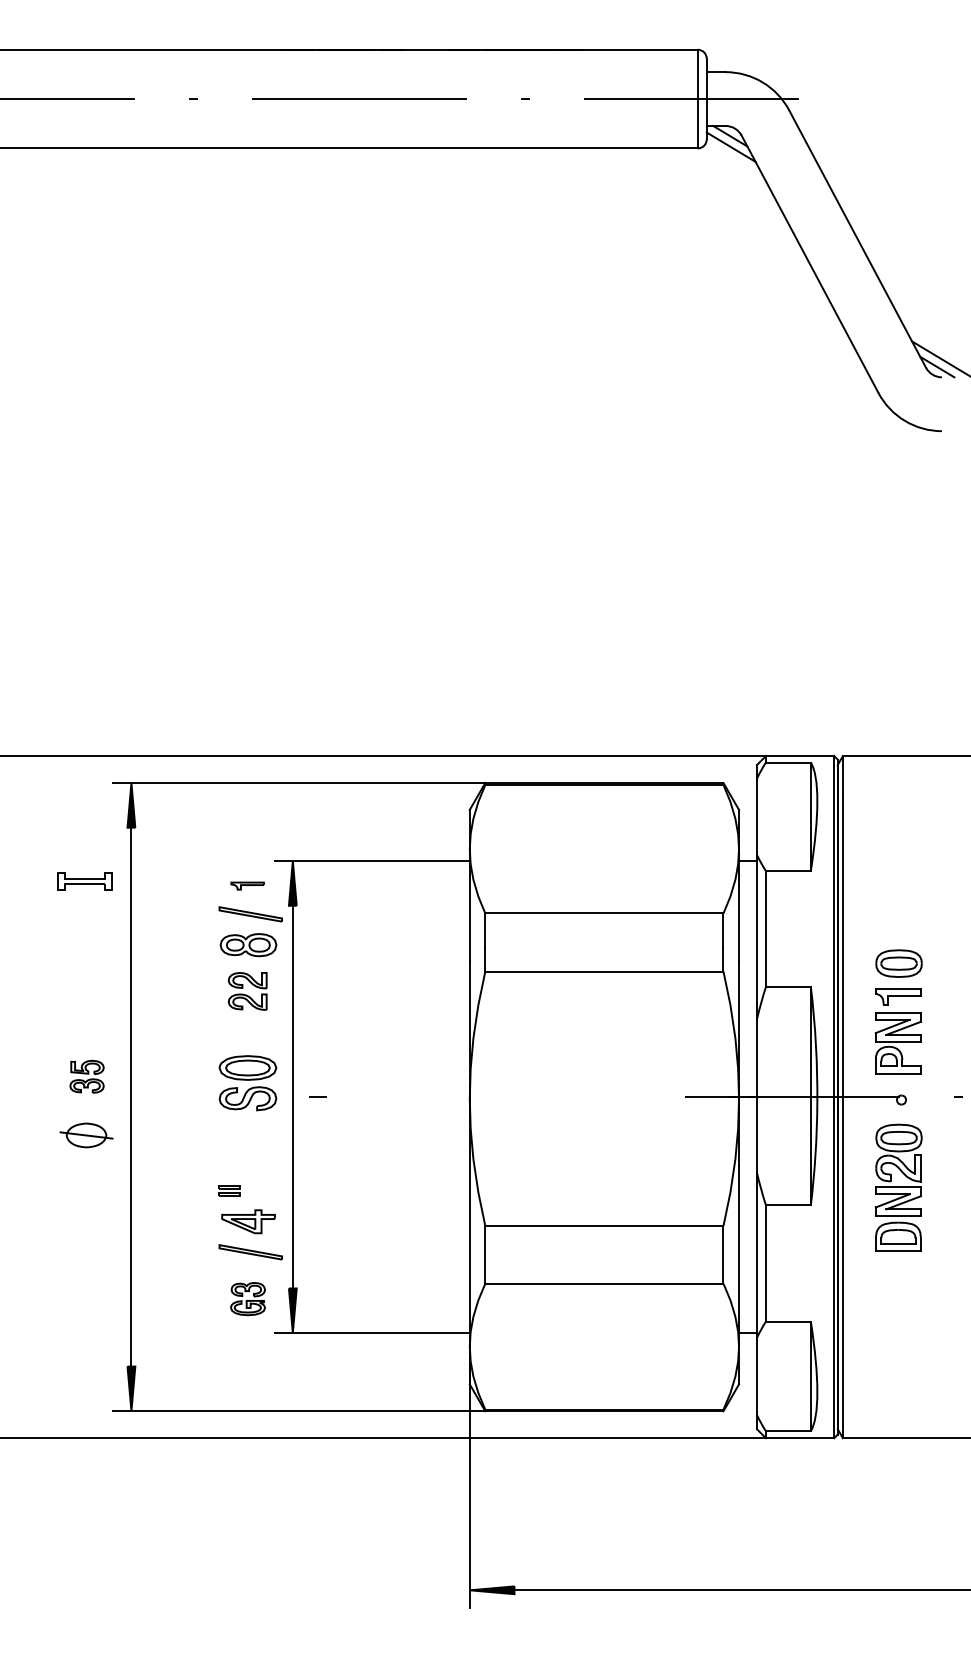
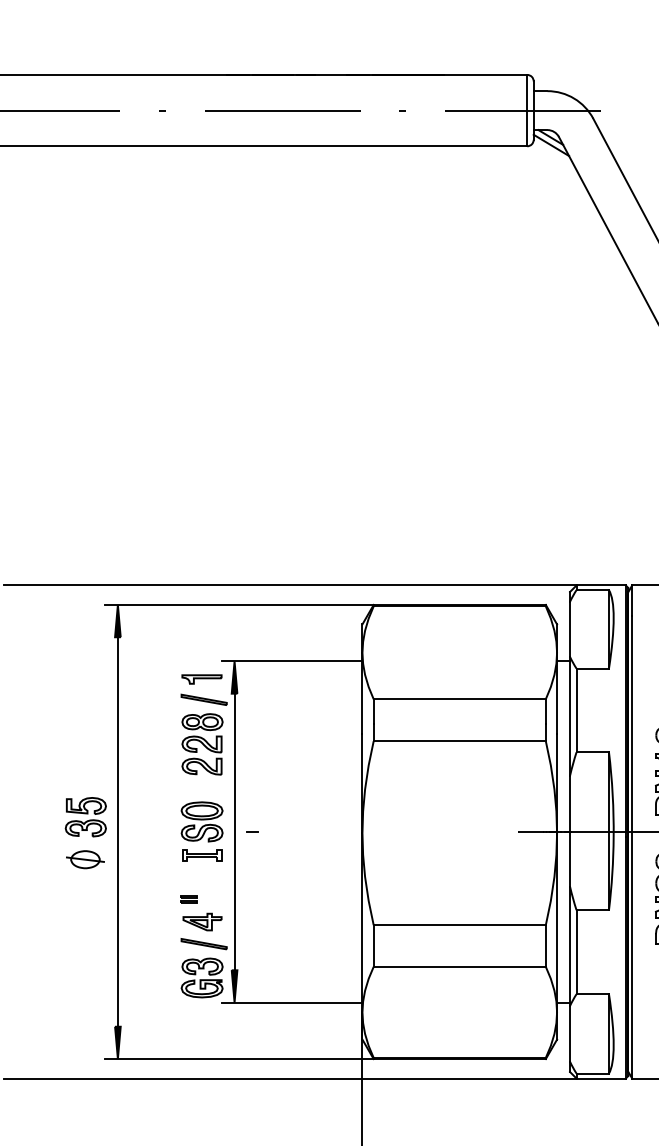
part: (84, 881) -> (201, 855), moved
part: (247, 885) -> (201, 679), size x1.67
part: (247, 991) -> (201, 755), size x1.43
part: (86, 1076) -> (85, 817), size x1.67
part: (247, 1298) -> (201, 977), size x1.67

